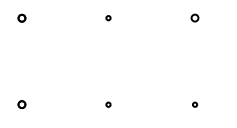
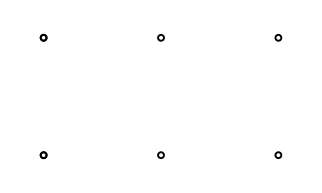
part: (21, 17) -> (43, 37), size x0.62
circle: (195, 17) -> (278, 37), size x0.62
part: (21, 104) -> (43, 155), size x0.62

